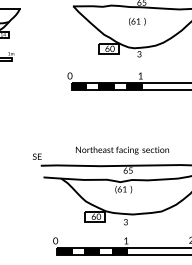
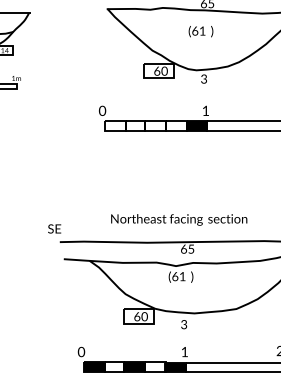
fill: (106, 85) -> (155, 124), removed
fill: (78, 86) -> (114, 126), removed

